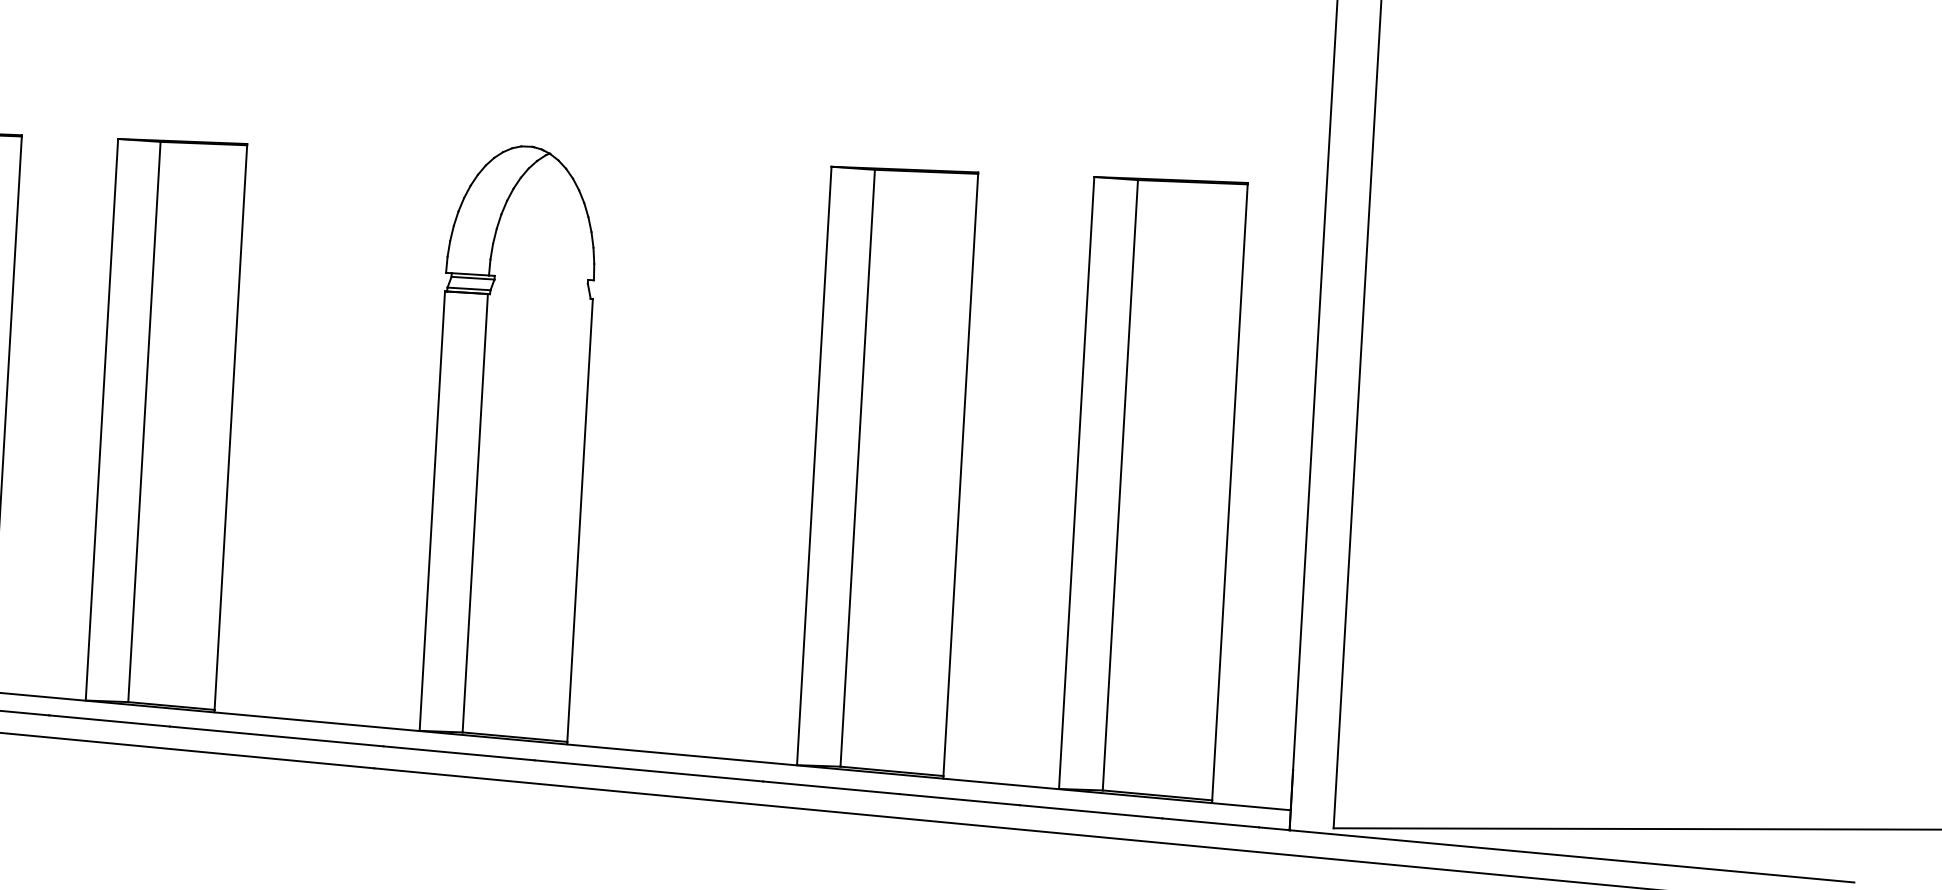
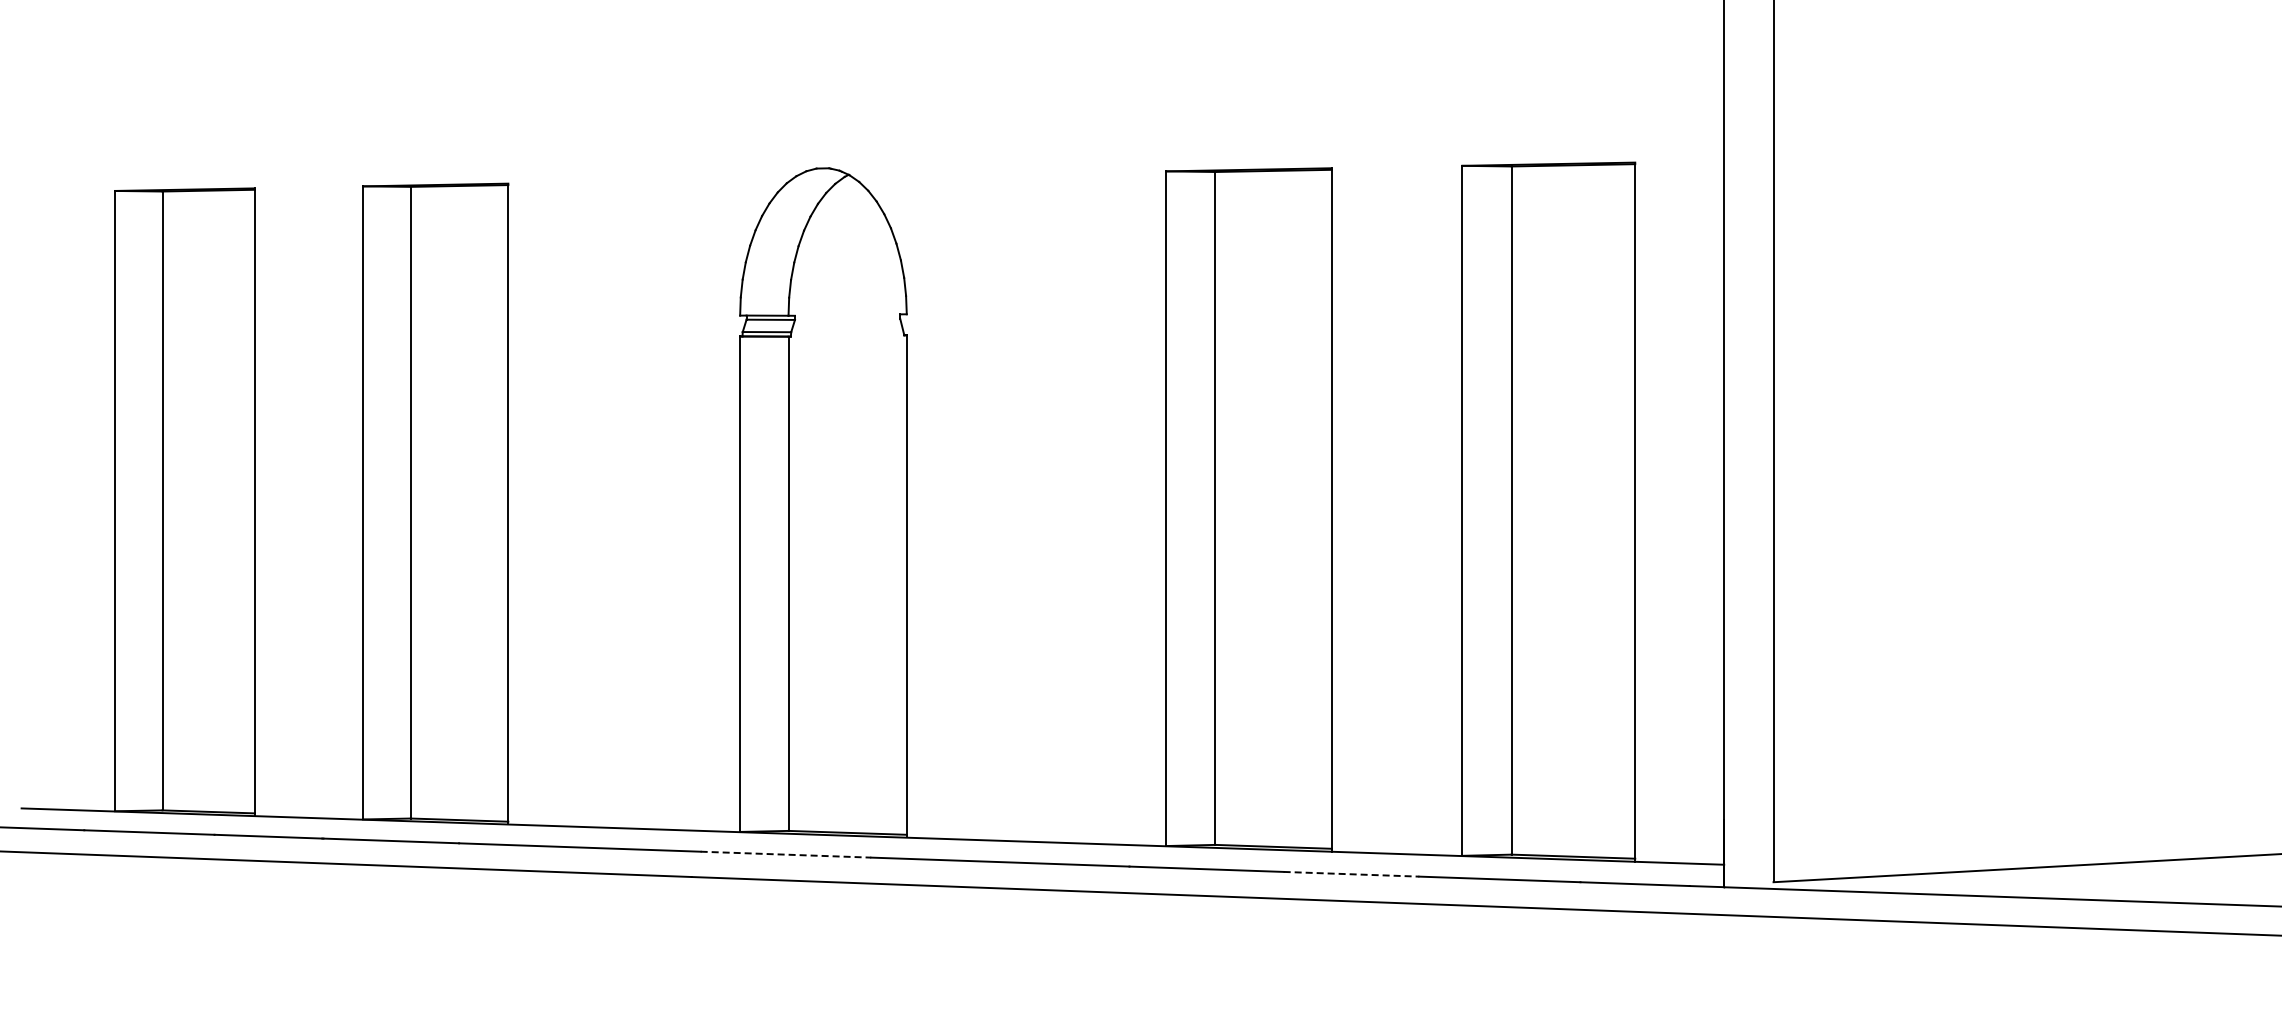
line: (459, 753) -> (786, 854), solid -> dashed
line: (959, 799) -> (1351, 874), solid -> dashed

